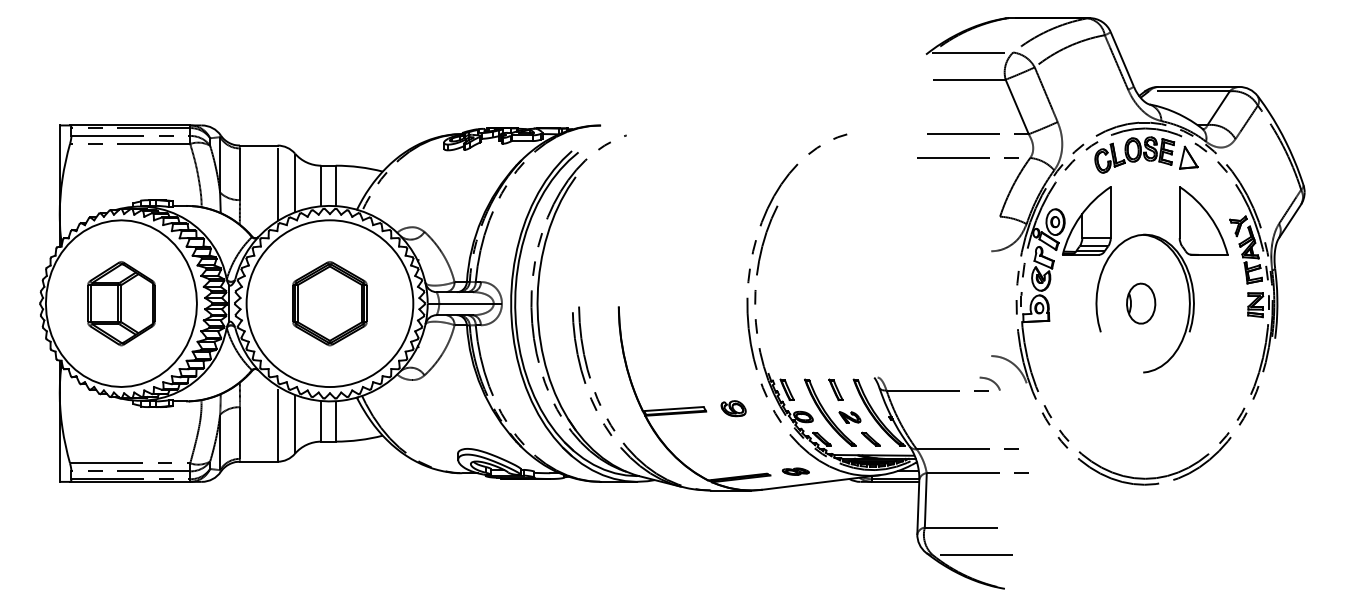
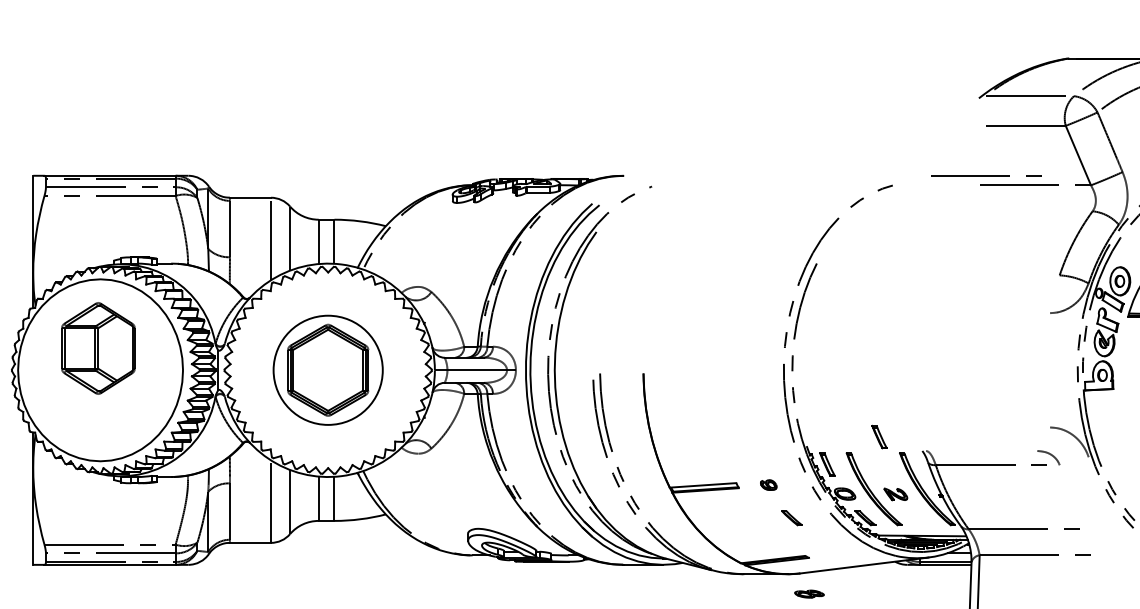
line: (967, 157) -> (985, 175), moved
part: (121, 303) -> (98, 348), moved
circle: (329, 303) -> (327, 370), size x0.6
part: (835, 389) -> (878, 436), moved
part: (733, 408) -> (768, 484), size x0.6
part: (870, 438) -> (791, 517), moved
part: (795, 471) -> (809, 593), moved

